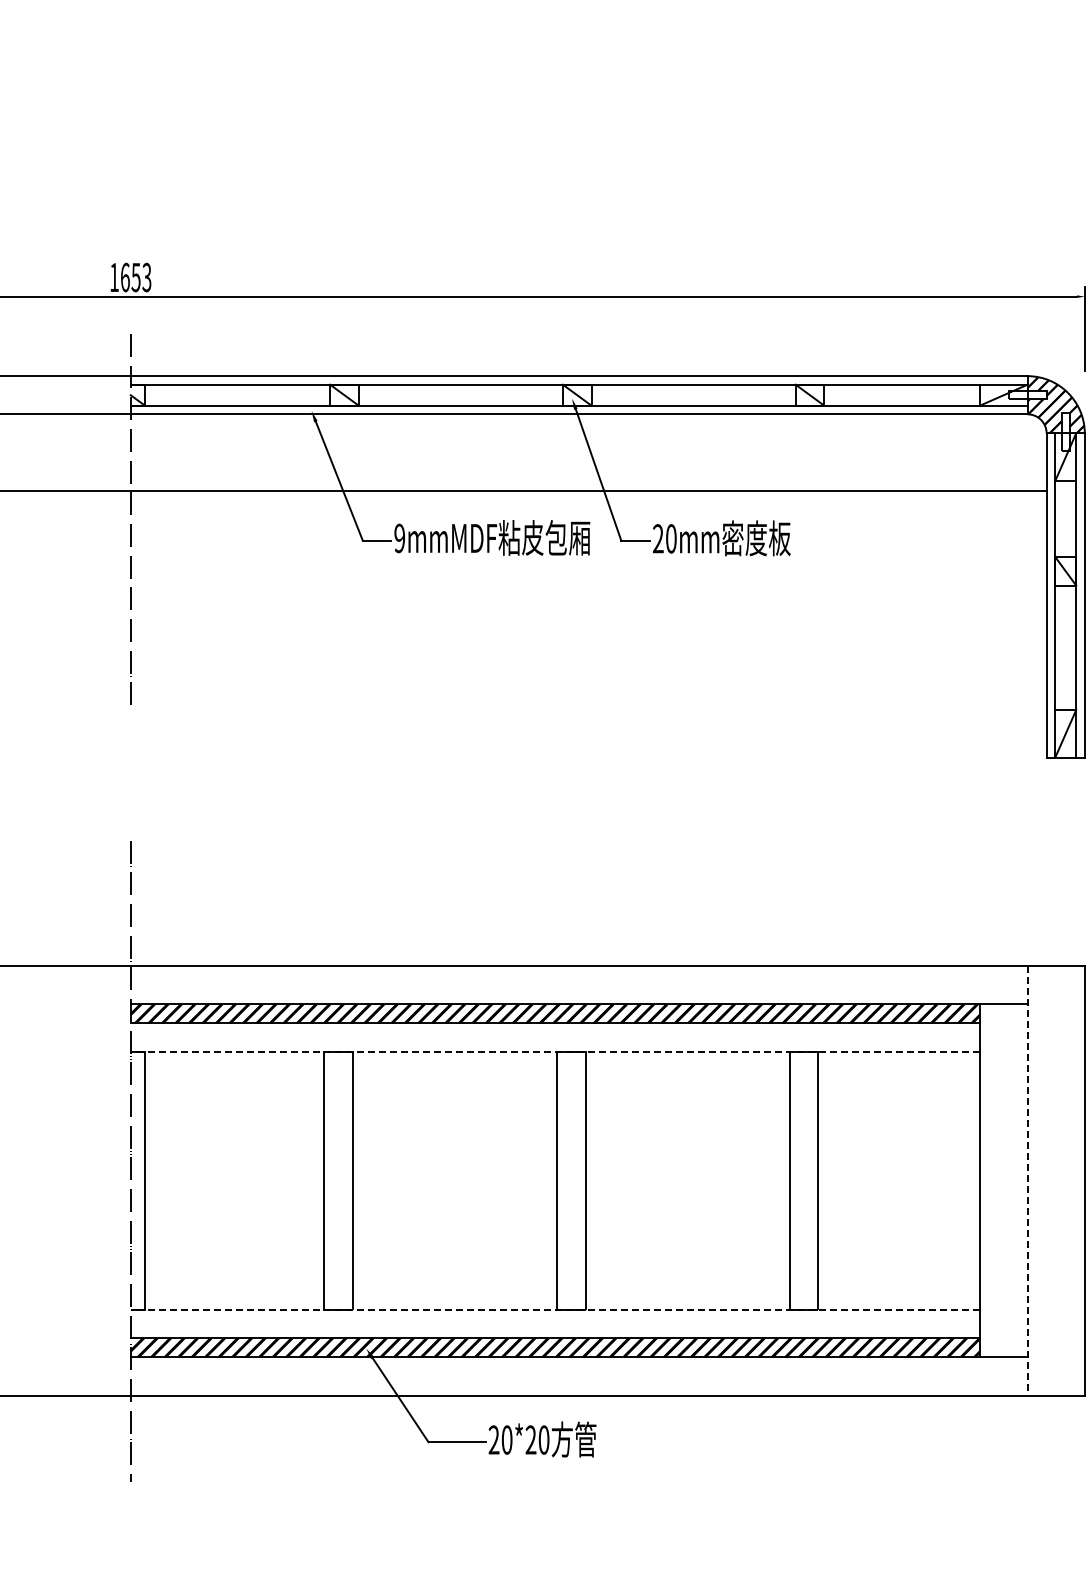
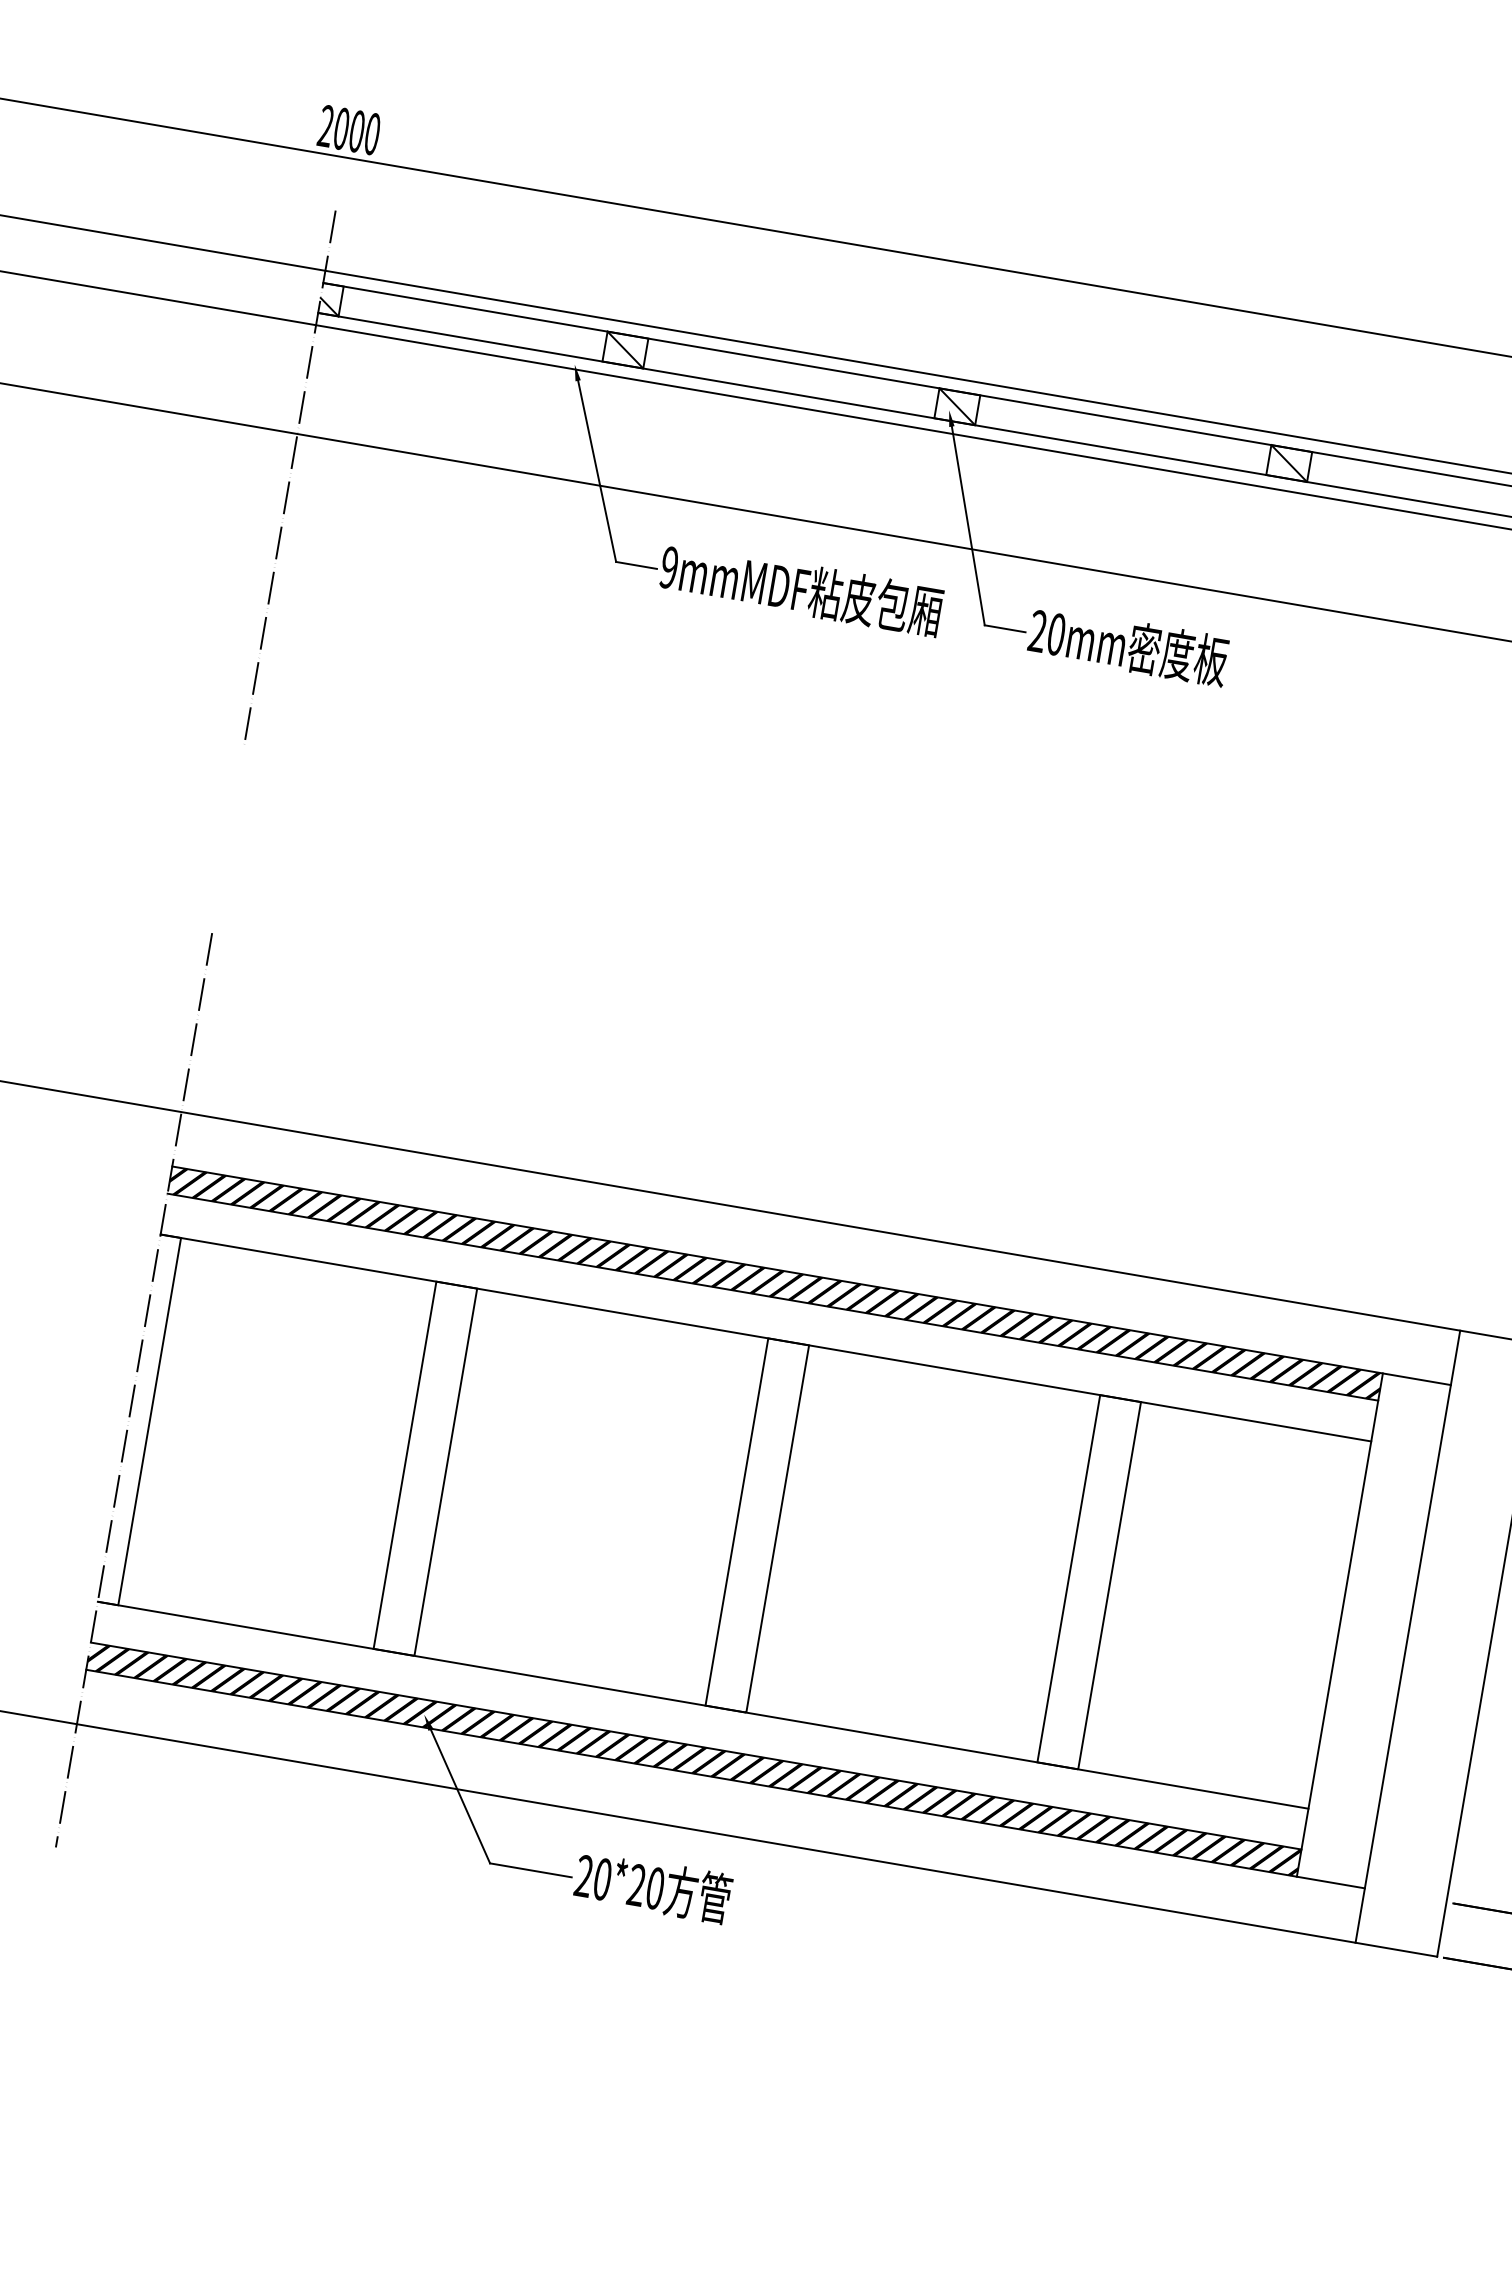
text: (130, 277) -> (349, 130), 1653 -> 2000
line: (555, 1052) -> (766, 1338), dashed -> solid
line: (1027, 1180) -> (1407, 1636), dashed -> solid
line: (555, 1309) -> (703, 1705), dashed -> solid

